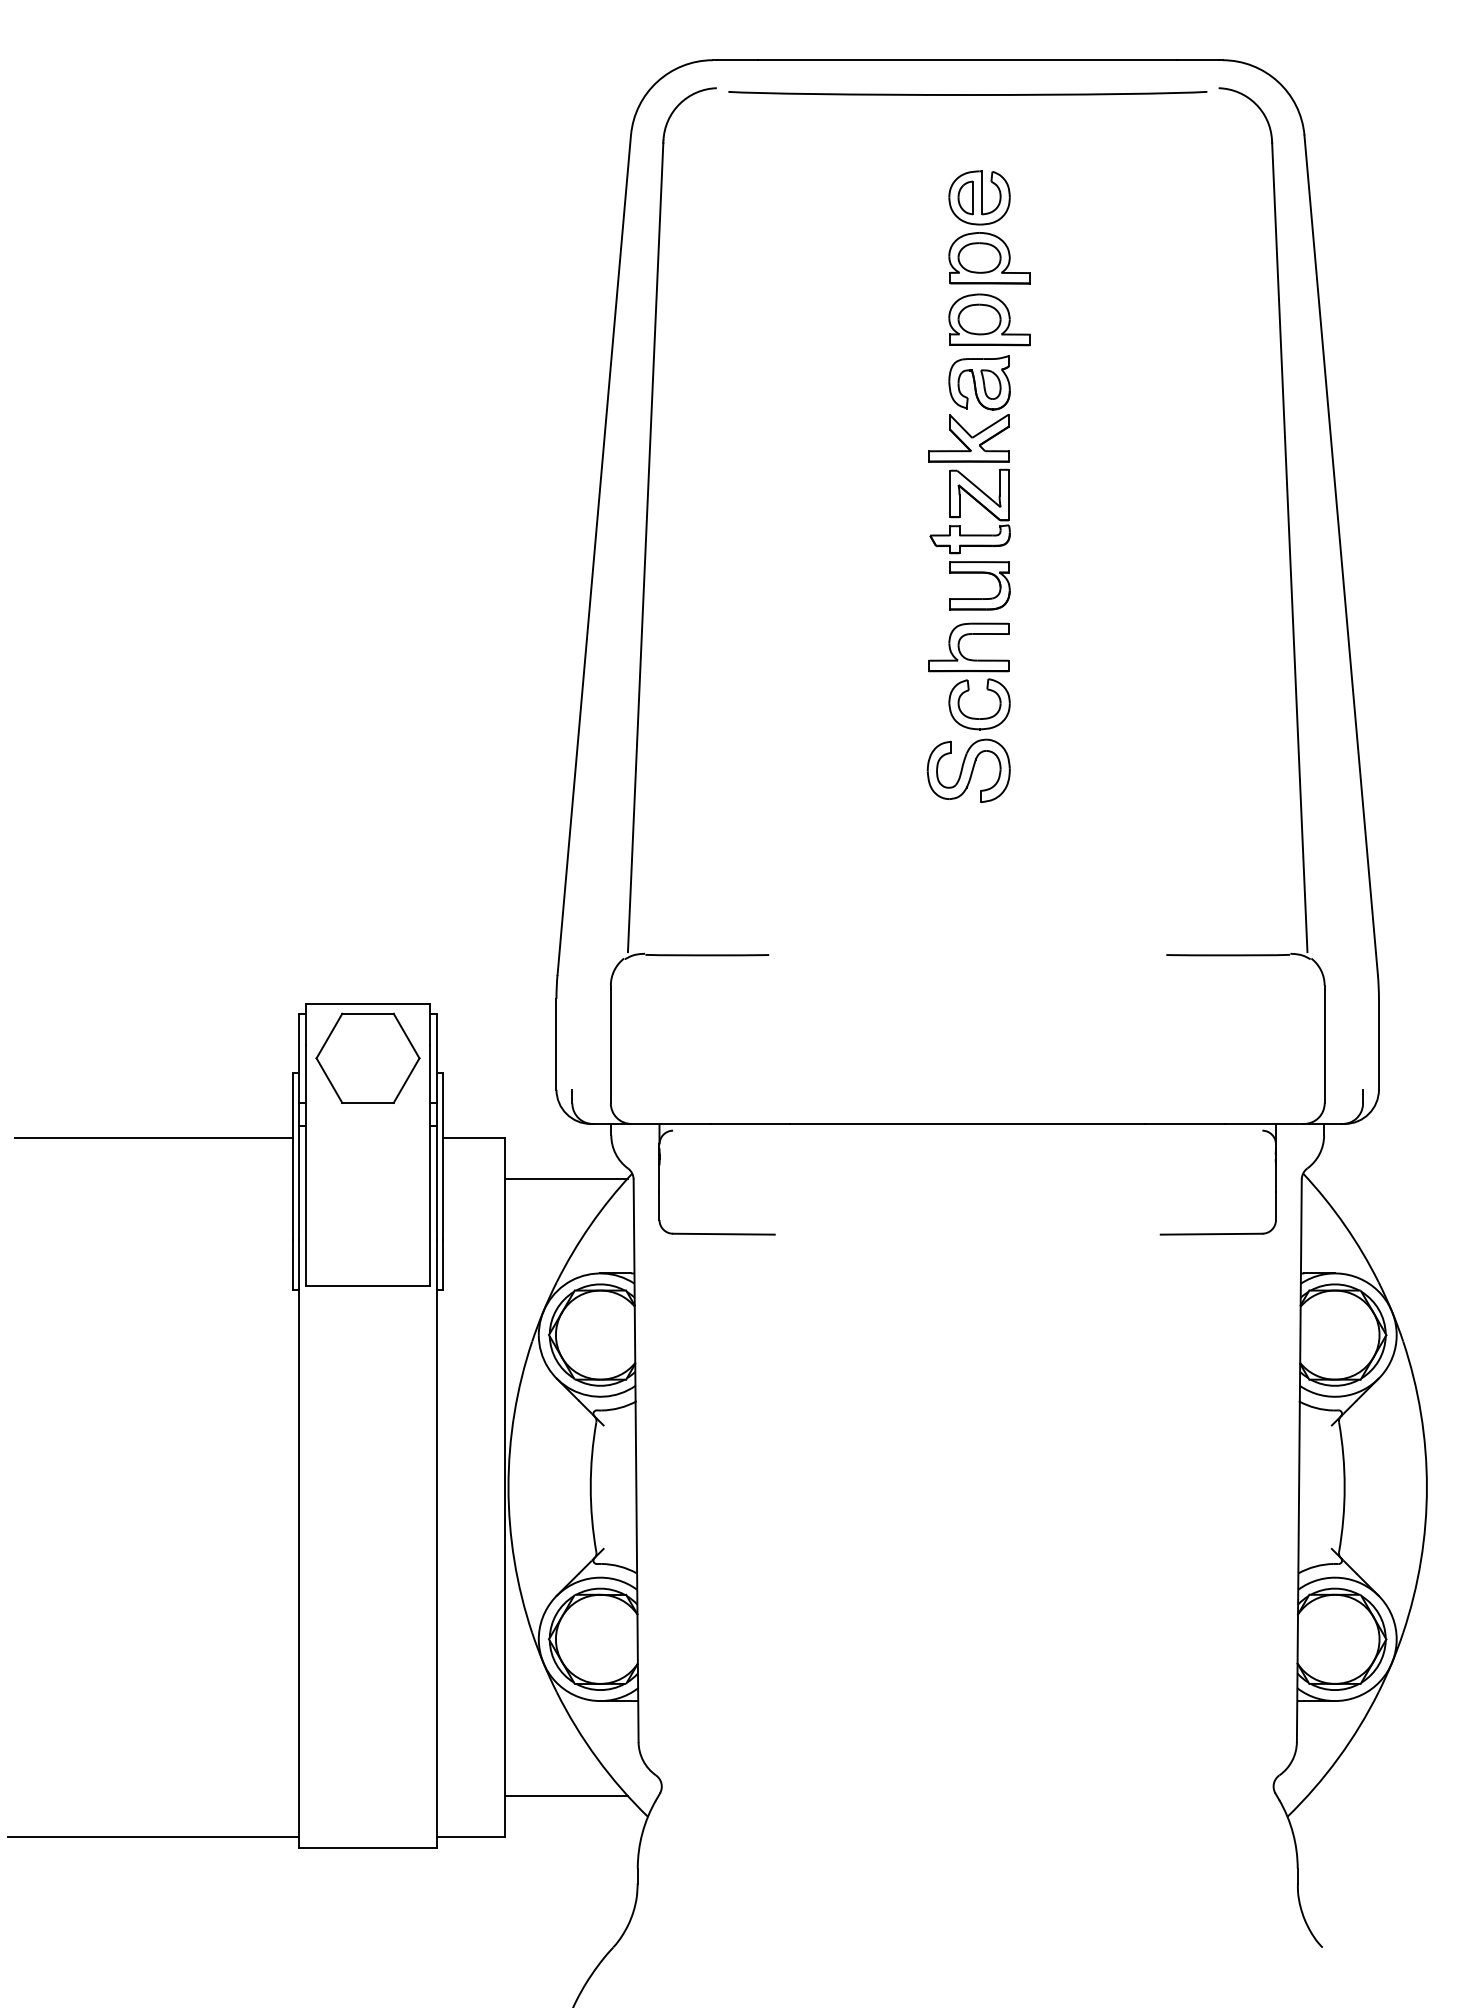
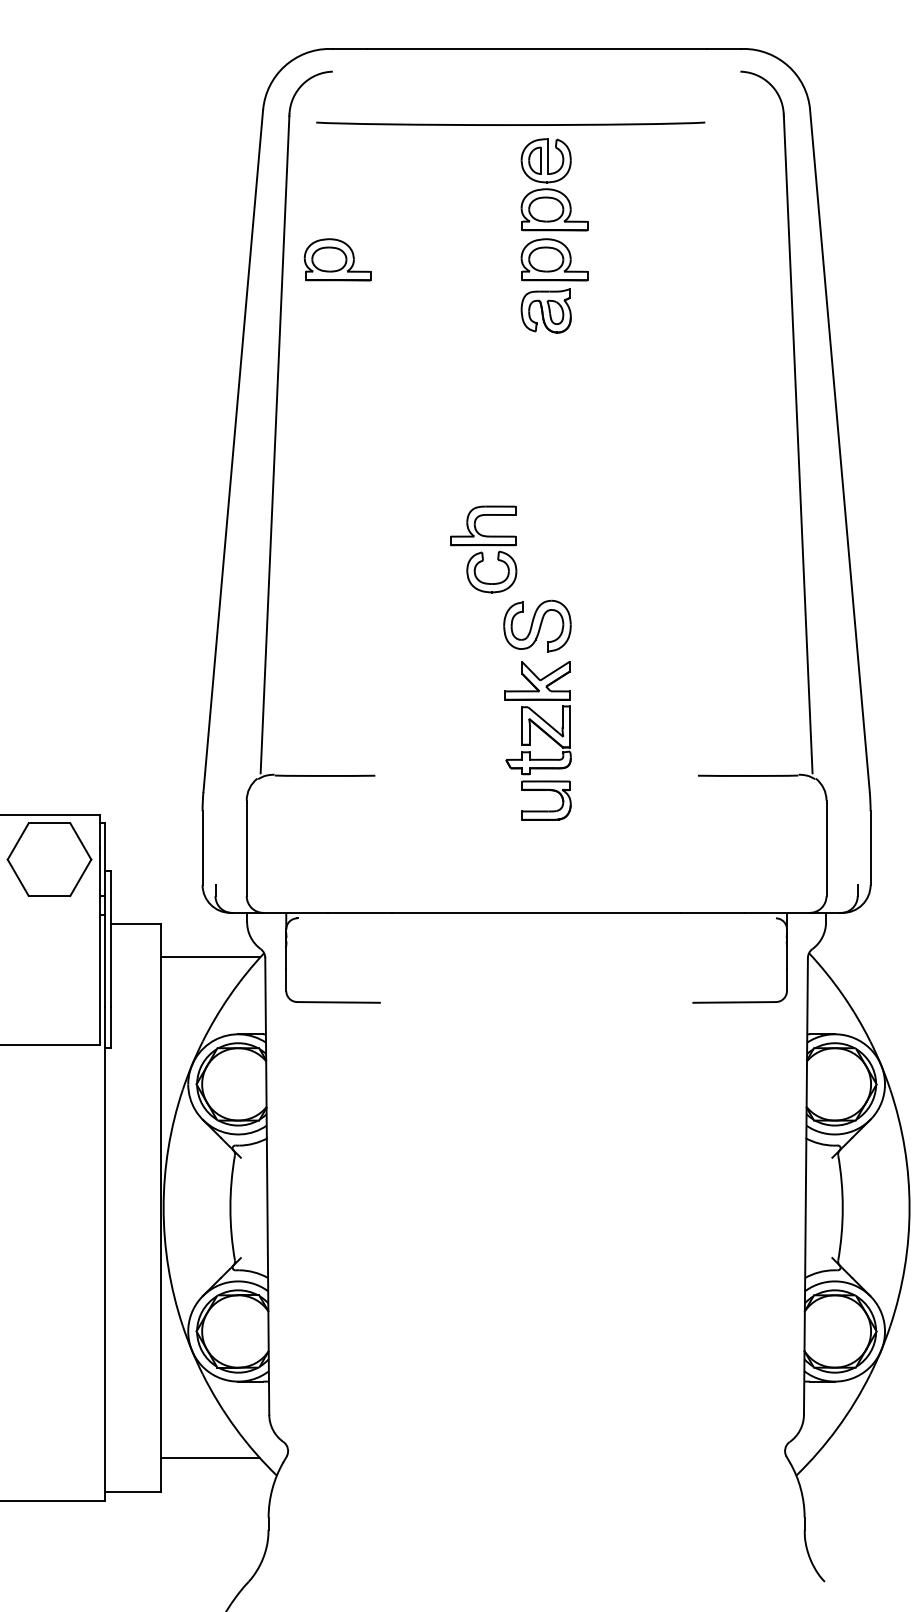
curve: (967, 94) -> (510, 124), moved
part: (722, 319) -> (337, 259), added
part: (960, 512) -> (530, 741), moved
part: (969, 676) -> (483, 549), moved

